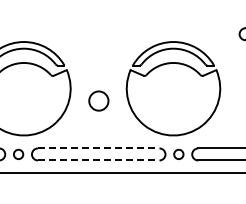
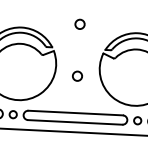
circle: (98, 34) -> (79, 24), added
circle: (98, 100) -> (77, 75), size x0.62
line: (98, 148) -> (75, 113), dashed -> solid
line: (98, 160) -> (75, 122), dashed -> solid

